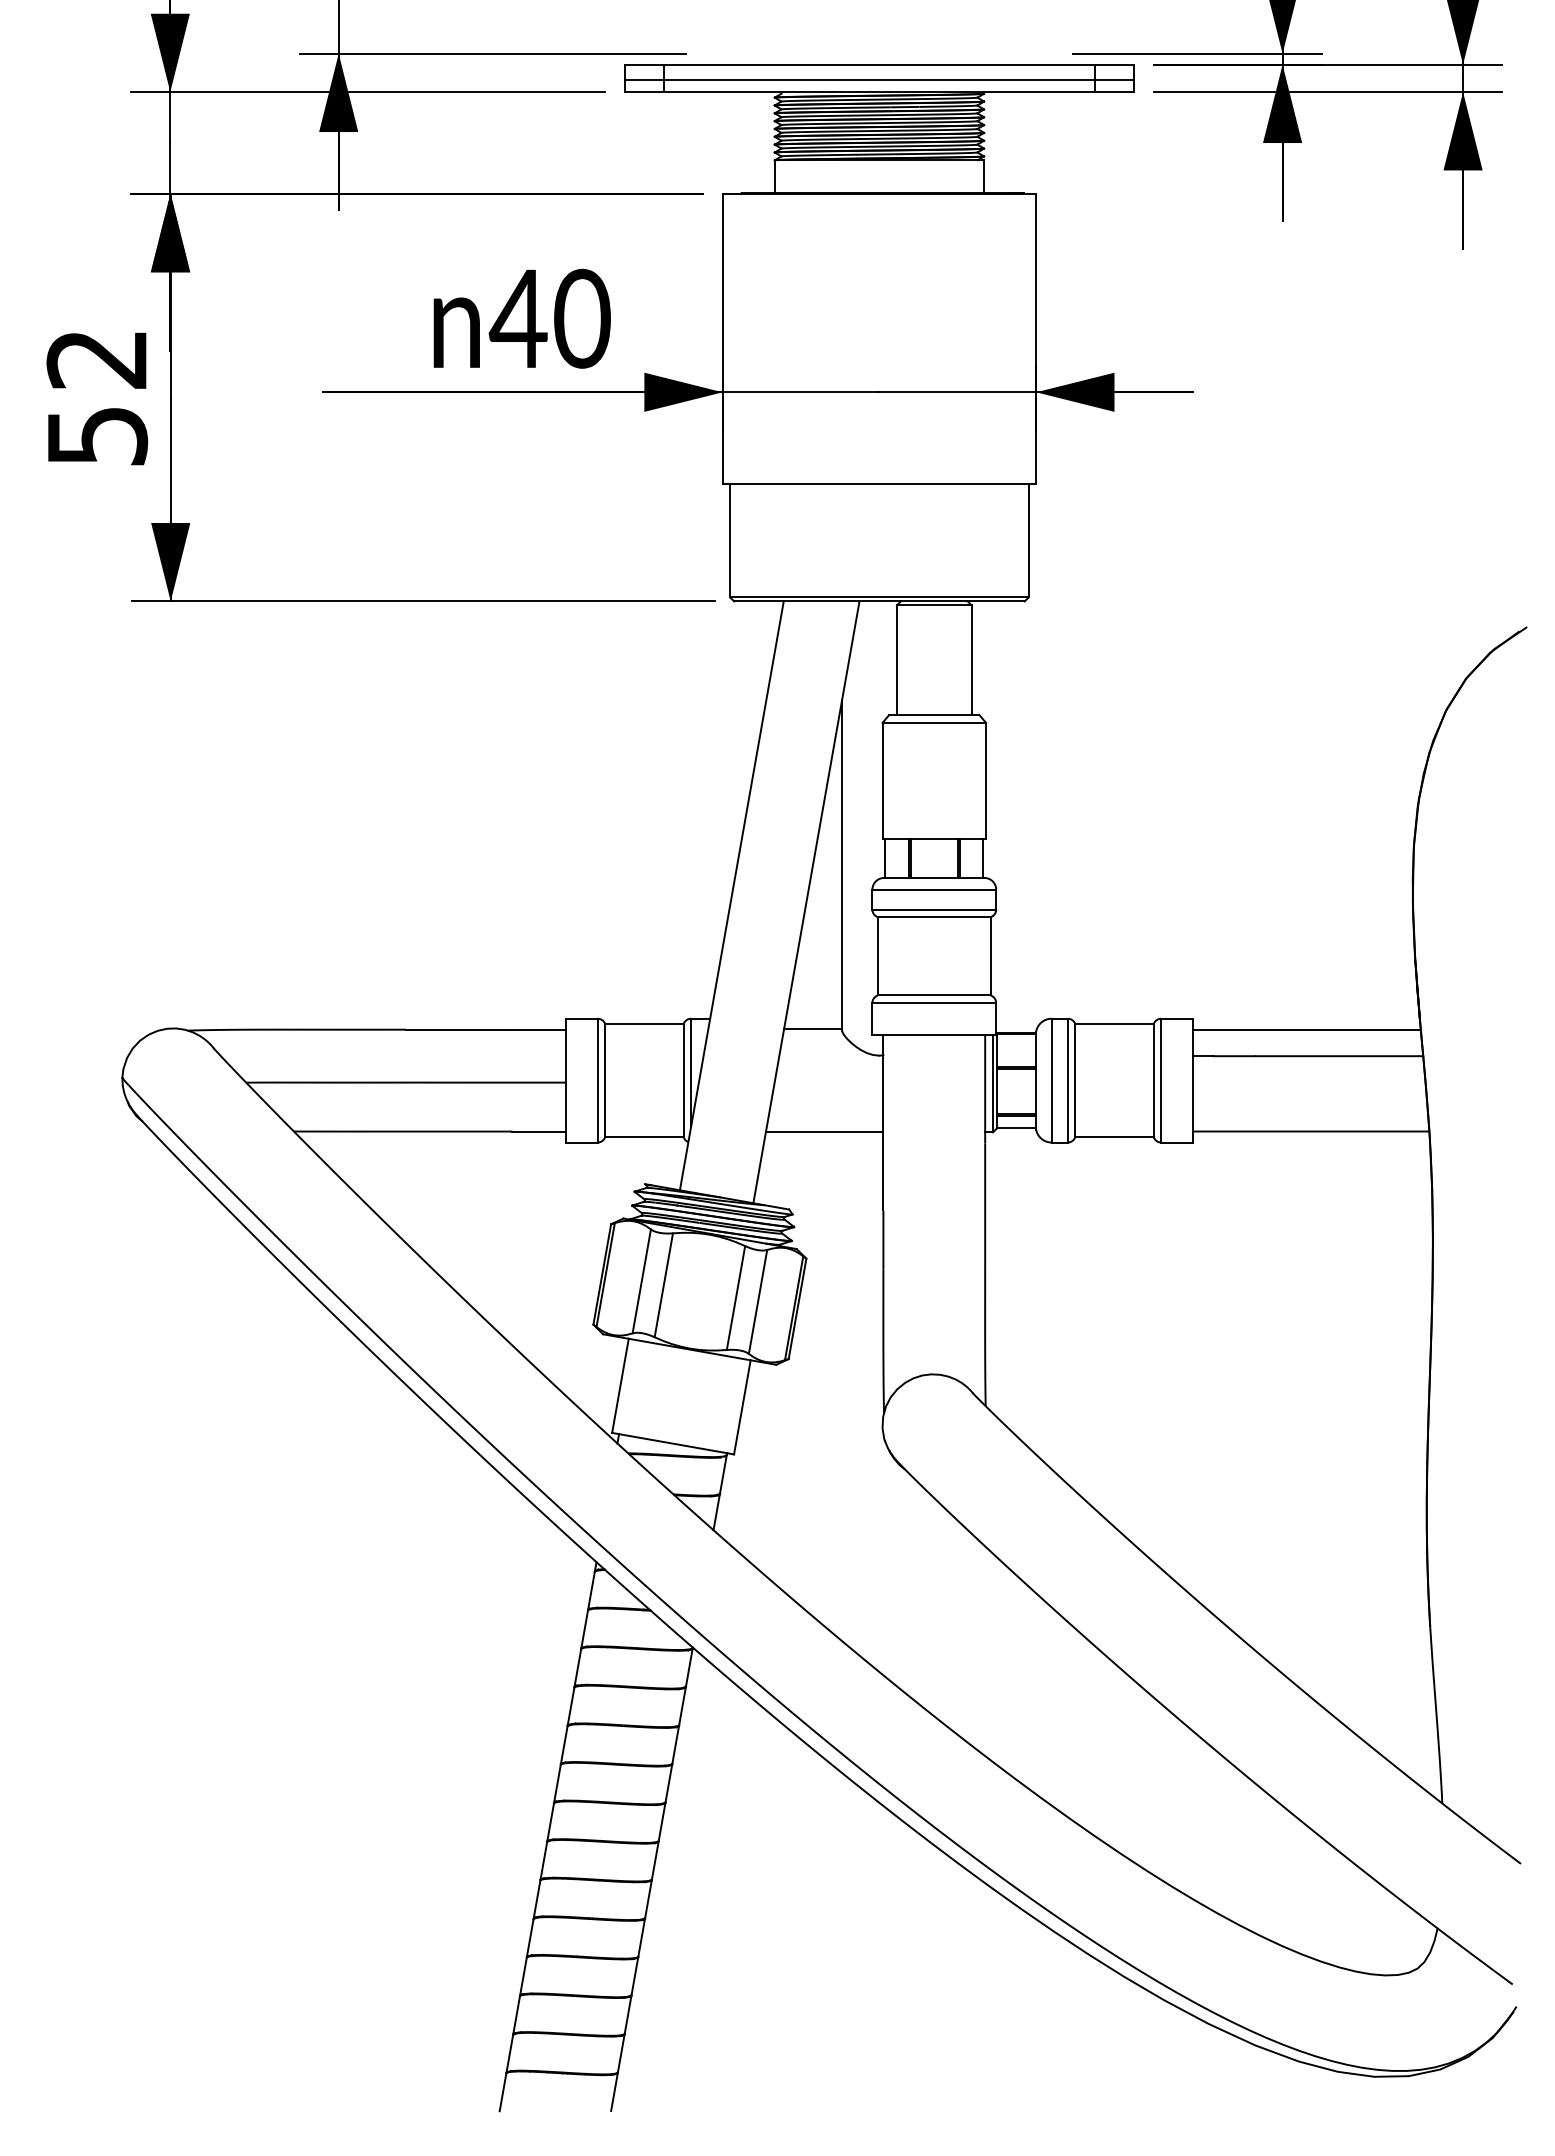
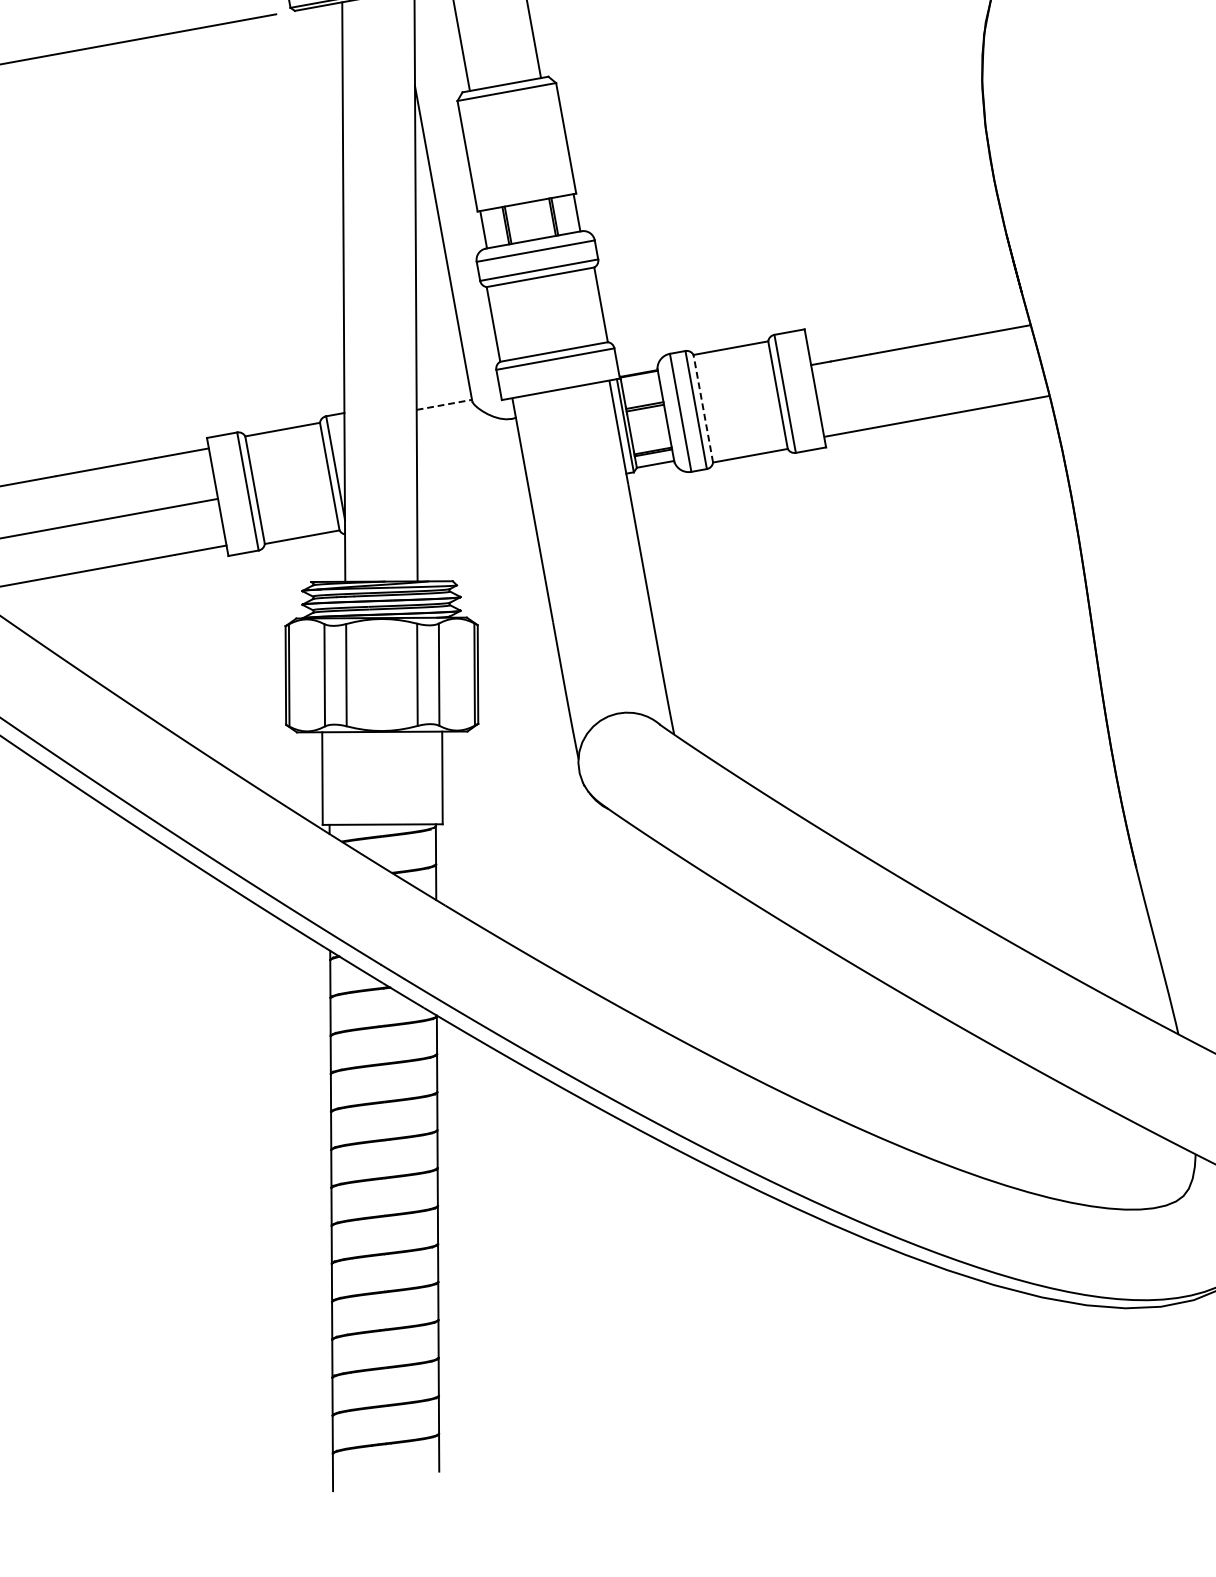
line: (813, 1028) -> (444, 404), solid -> dashed
line: (1306, 1029) -> (914, 319), removed
line: (1075, 1080) -> (703, 408), solid -> dashed
line: (824, 1132) -> (473, 501), removed

